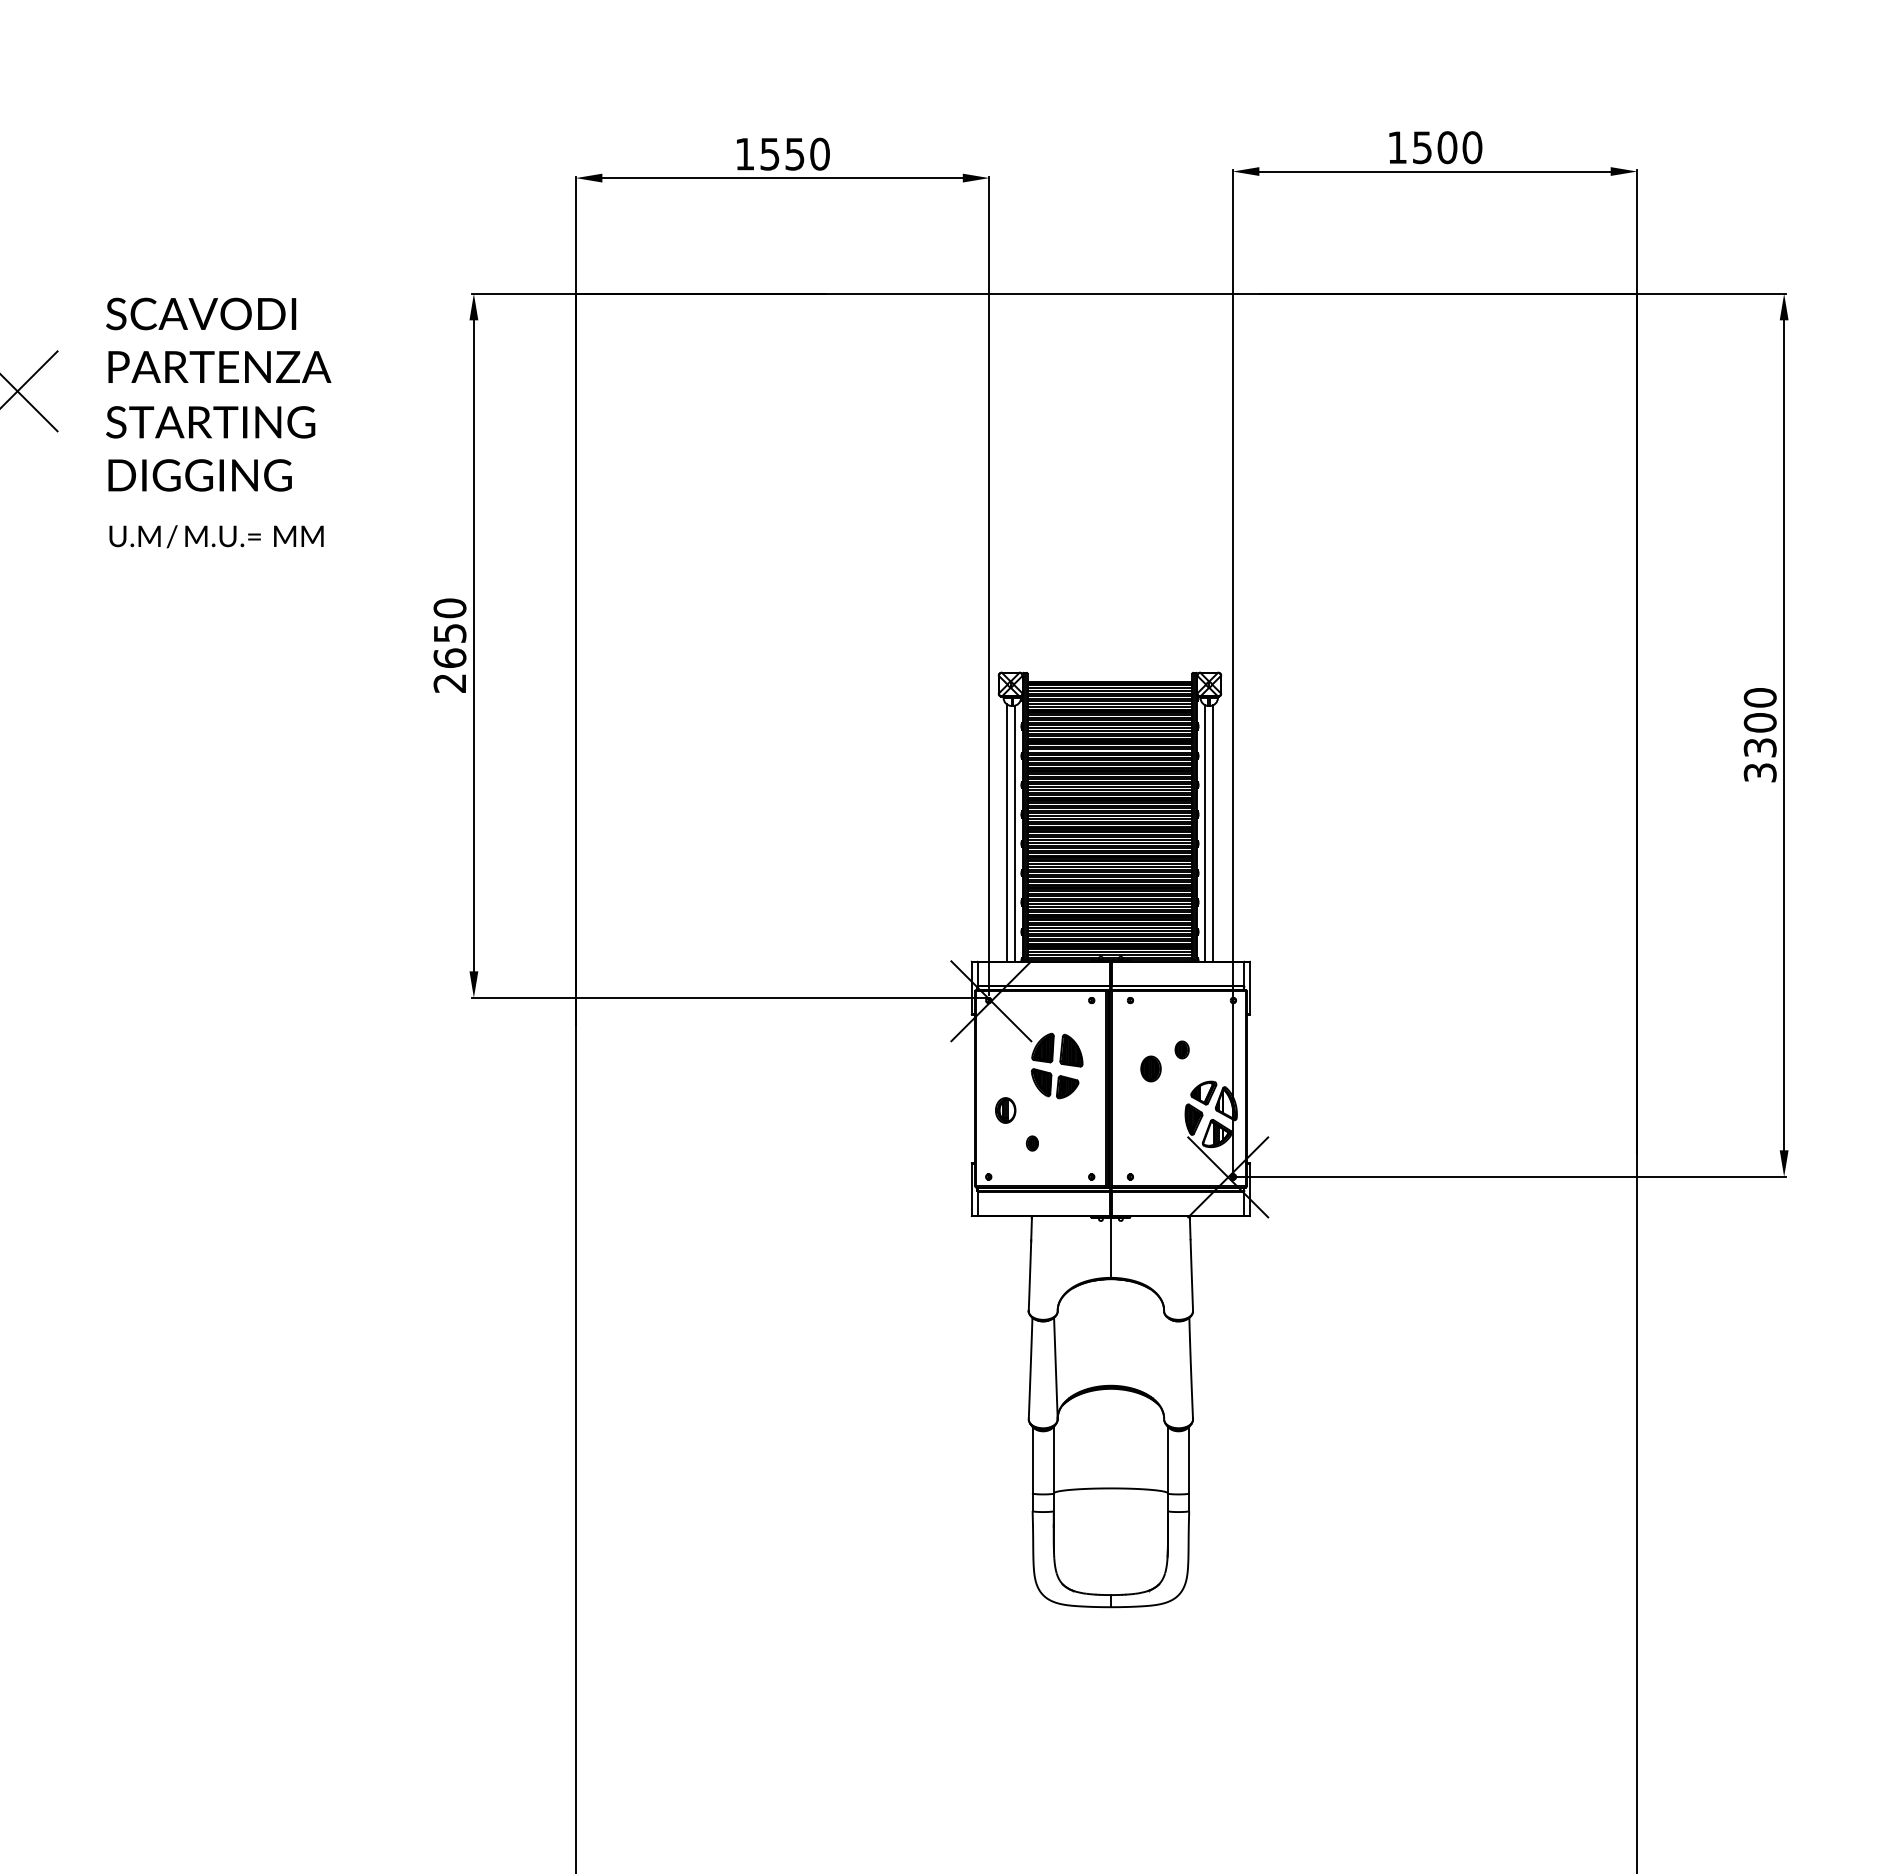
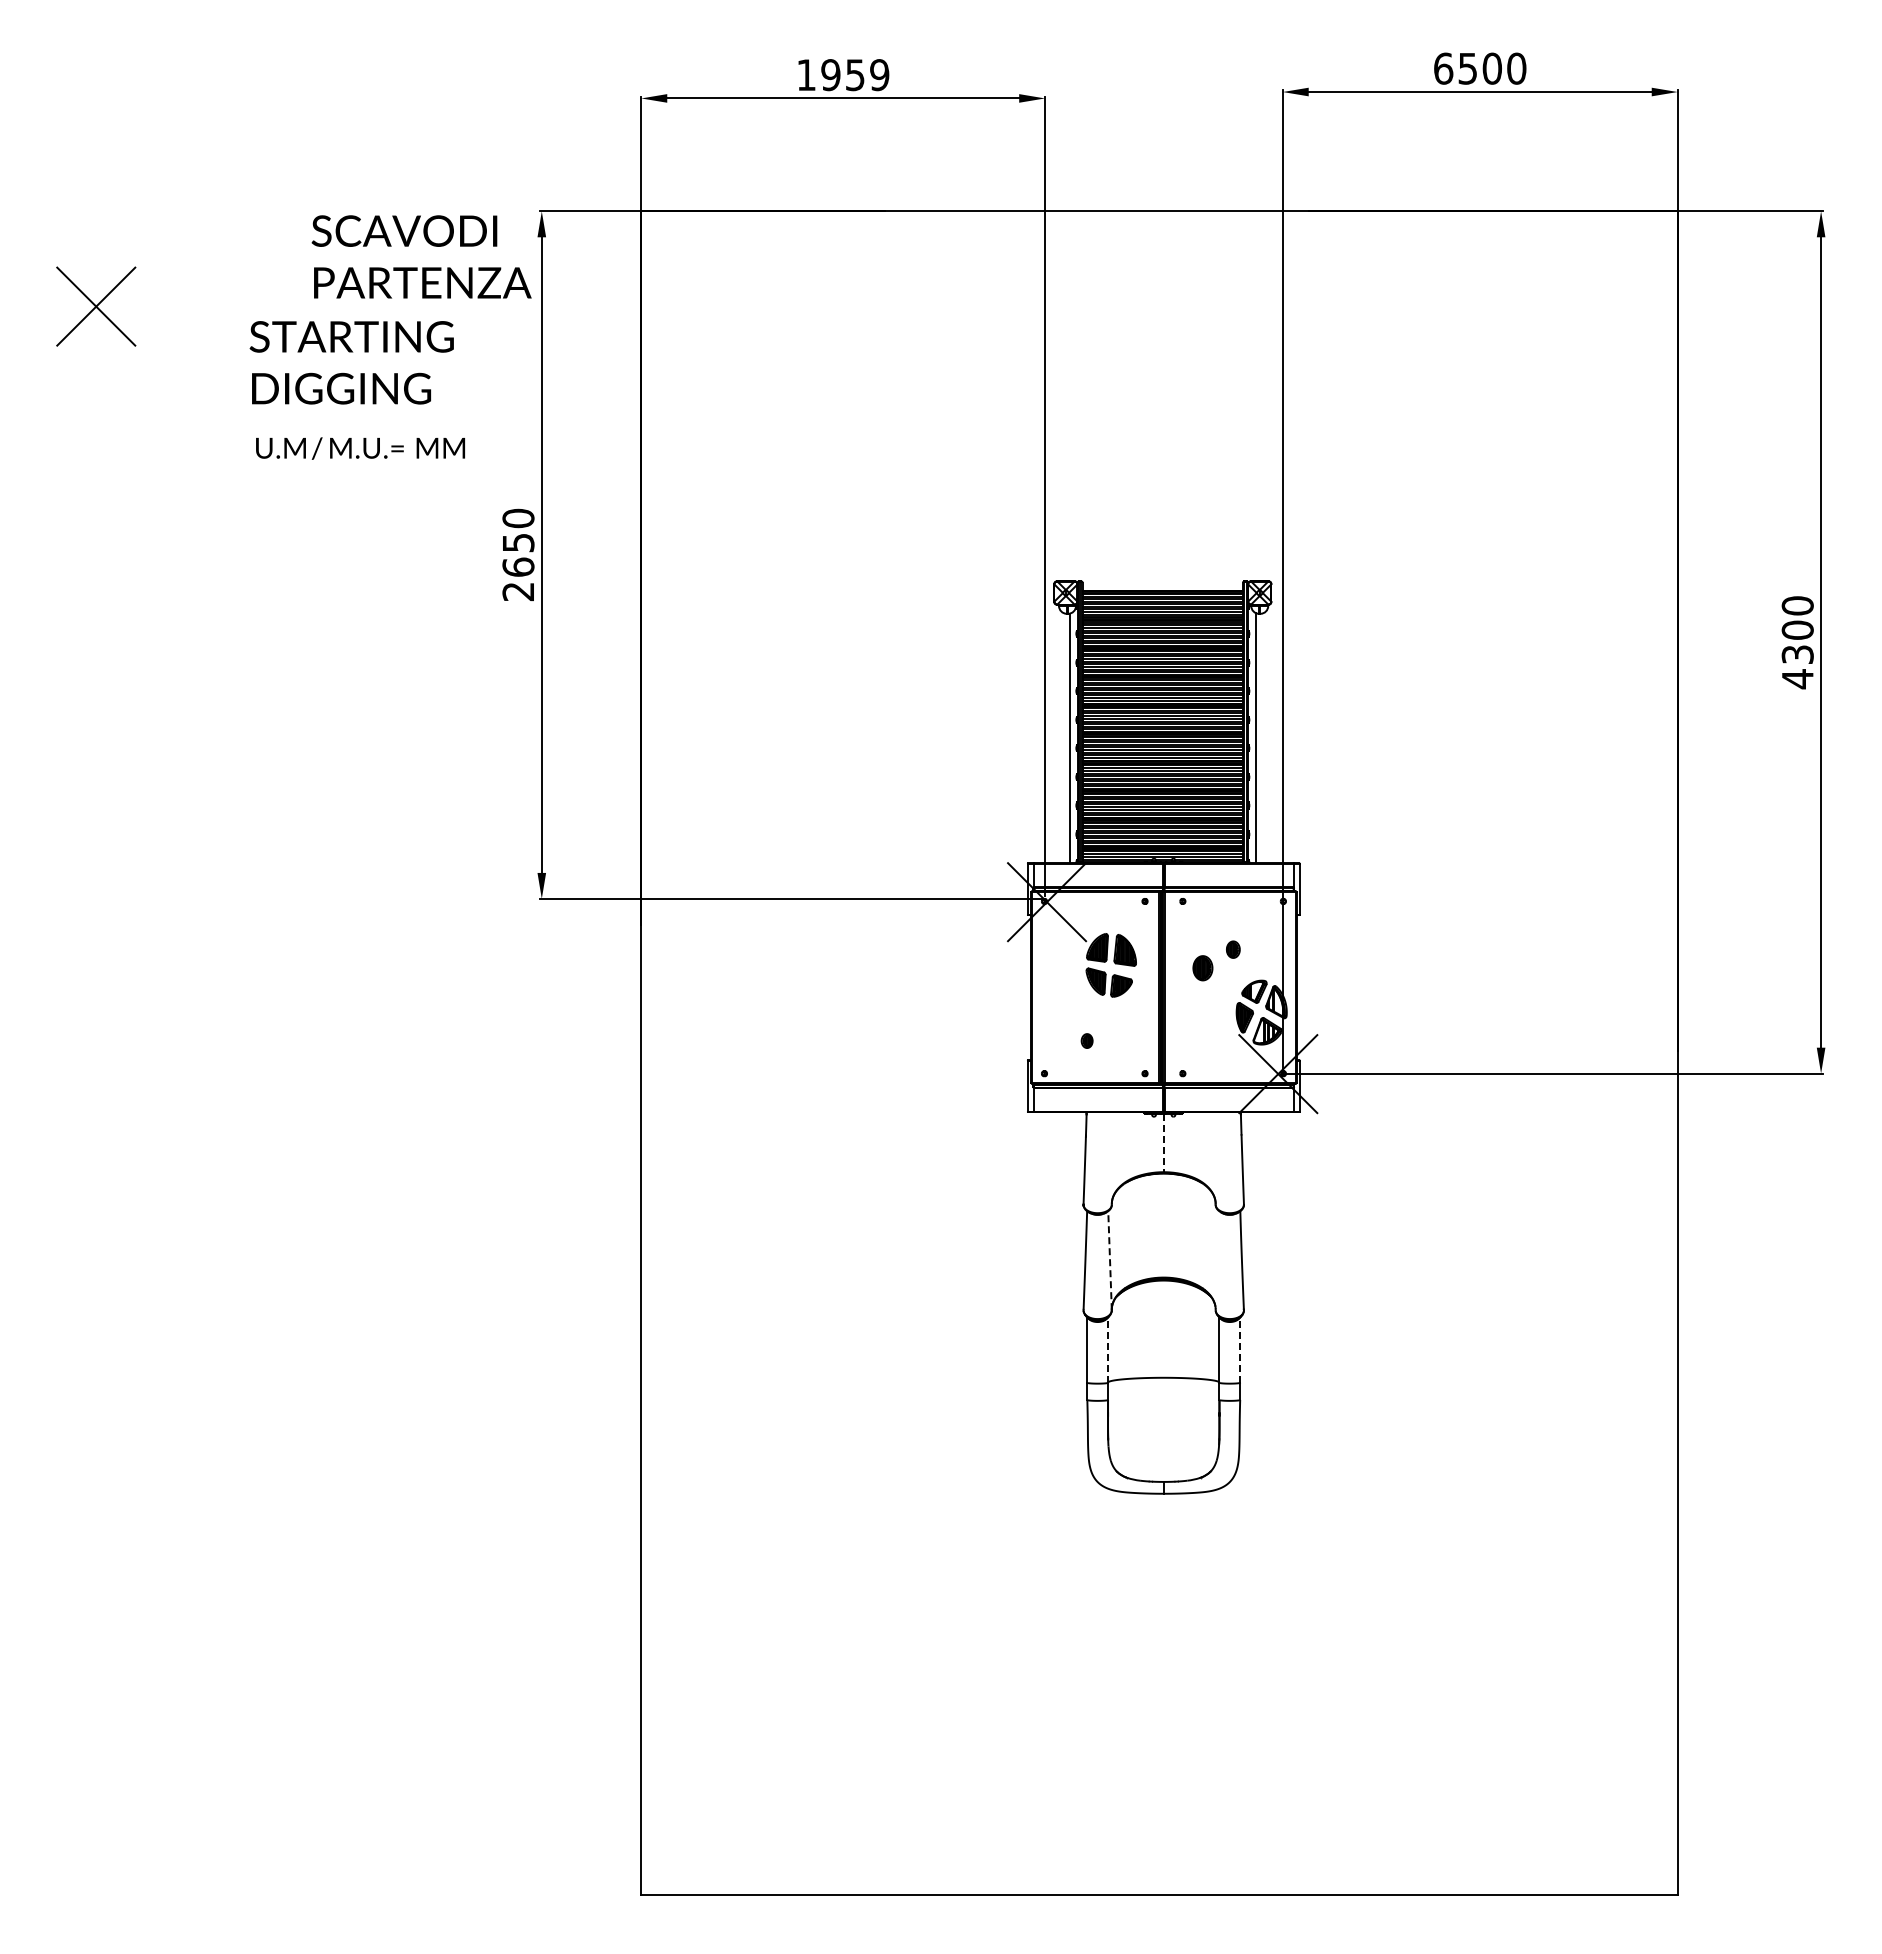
text: (1397, 147) -> (1443, 68), 1500 -> 6500
text: (795, 154) -> (855, 75), 1550 -> 1959
text: (218, 339) -> (421, 256), moved
text: (210, 448) -> (351, 362), moved
text: (216, 536) -> (360, 448), moved
text: (1759, 773) -> (1797, 679), 3300 -> 4300
line: (1007, 832) -> (1062, 737), removed
line: (1213, 833) -> (1263, 738), removed
part: (1005, 1110) -> (1060, 1008), removed
line: (1110, 1248) -> (1163, 1143), solid -> dashed
line: (1056, 1368) -> (1110, 1260), solid -> dashed
line: (1054, 1460) -> (1108, 1350), solid -> dashed
line: (1189, 1460) -> (1240, 1350), solid -> dashed

